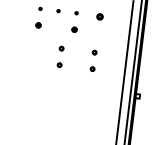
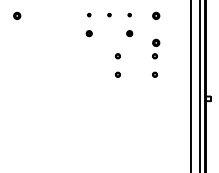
part: (97, 40) -> (156, 42), added

